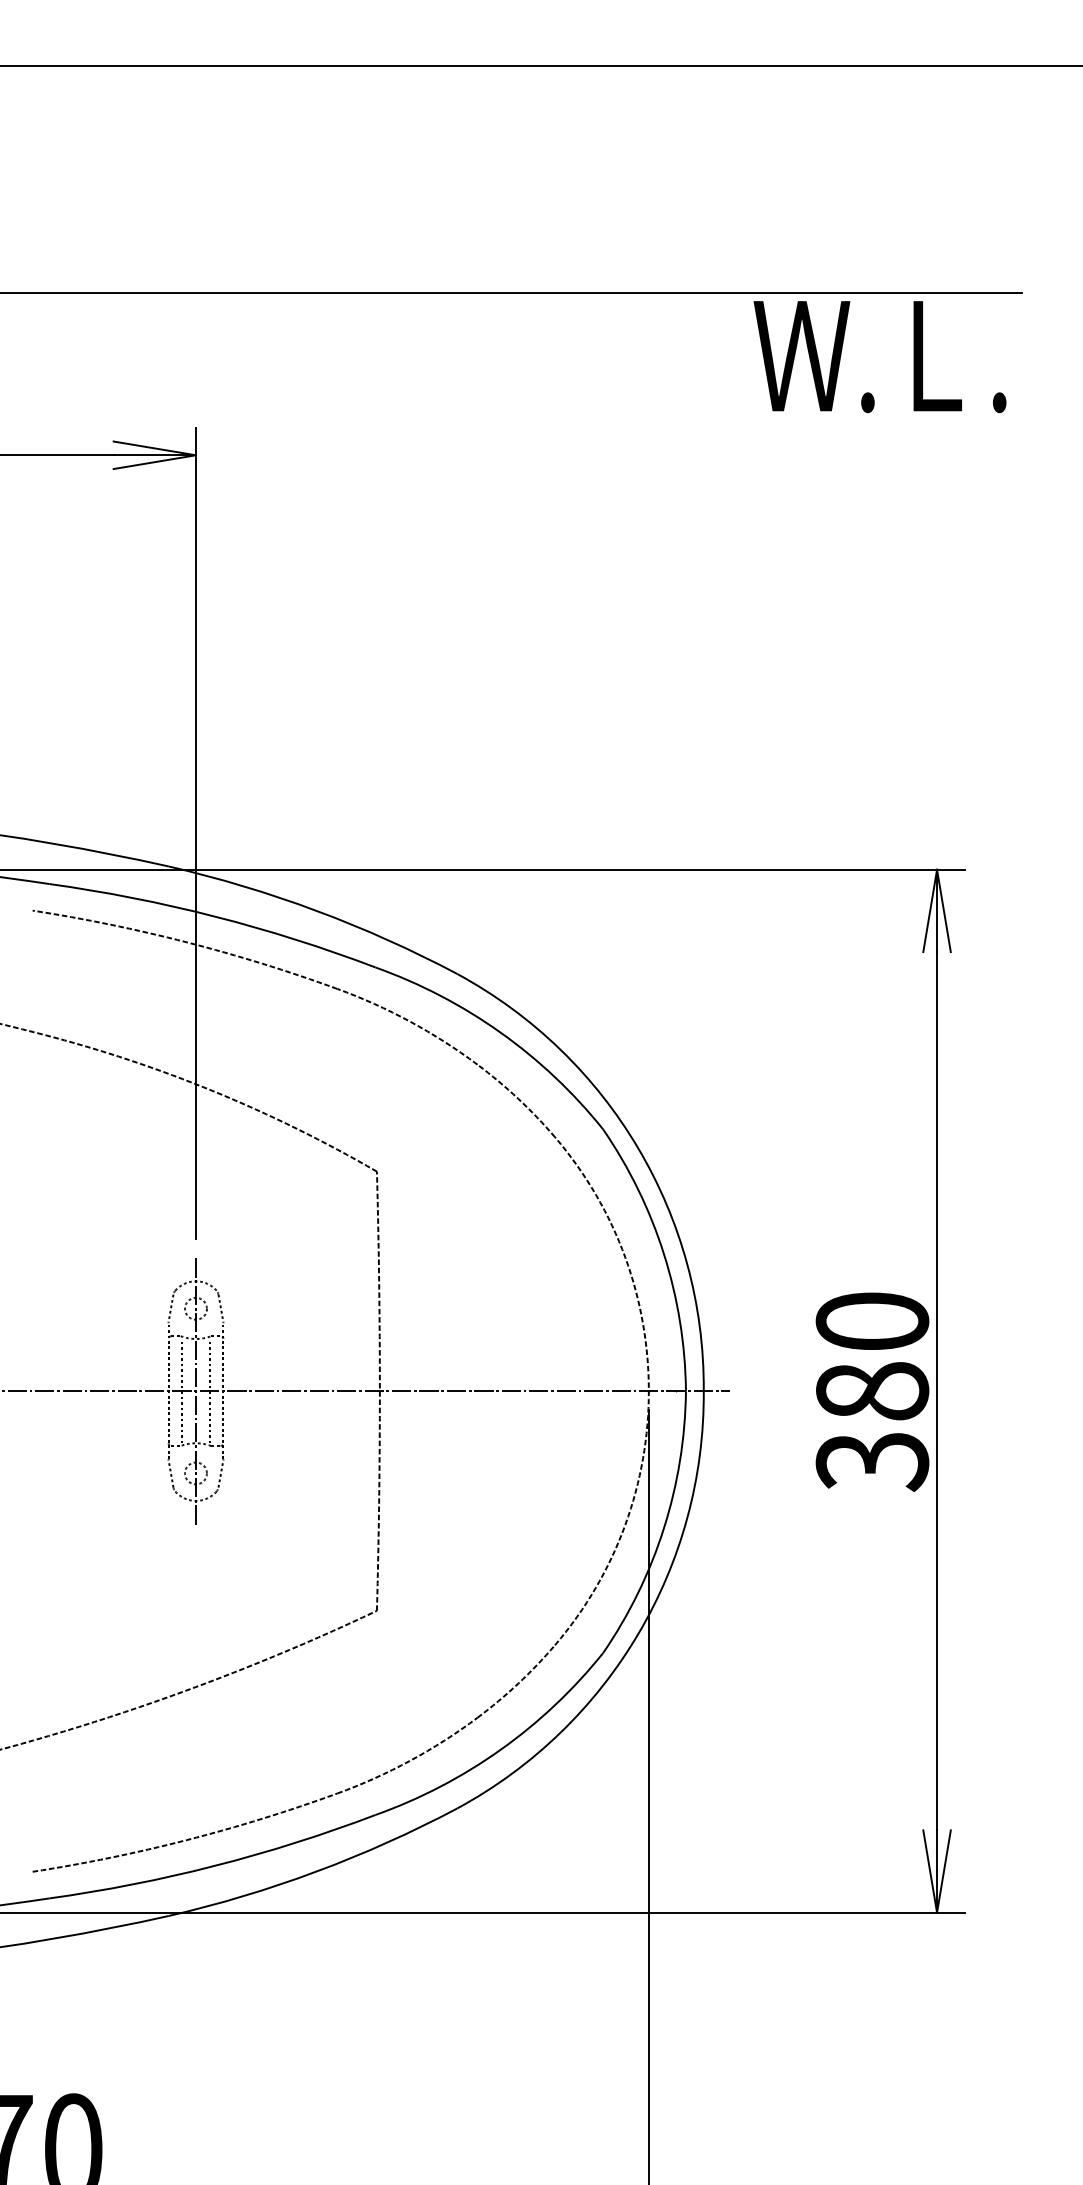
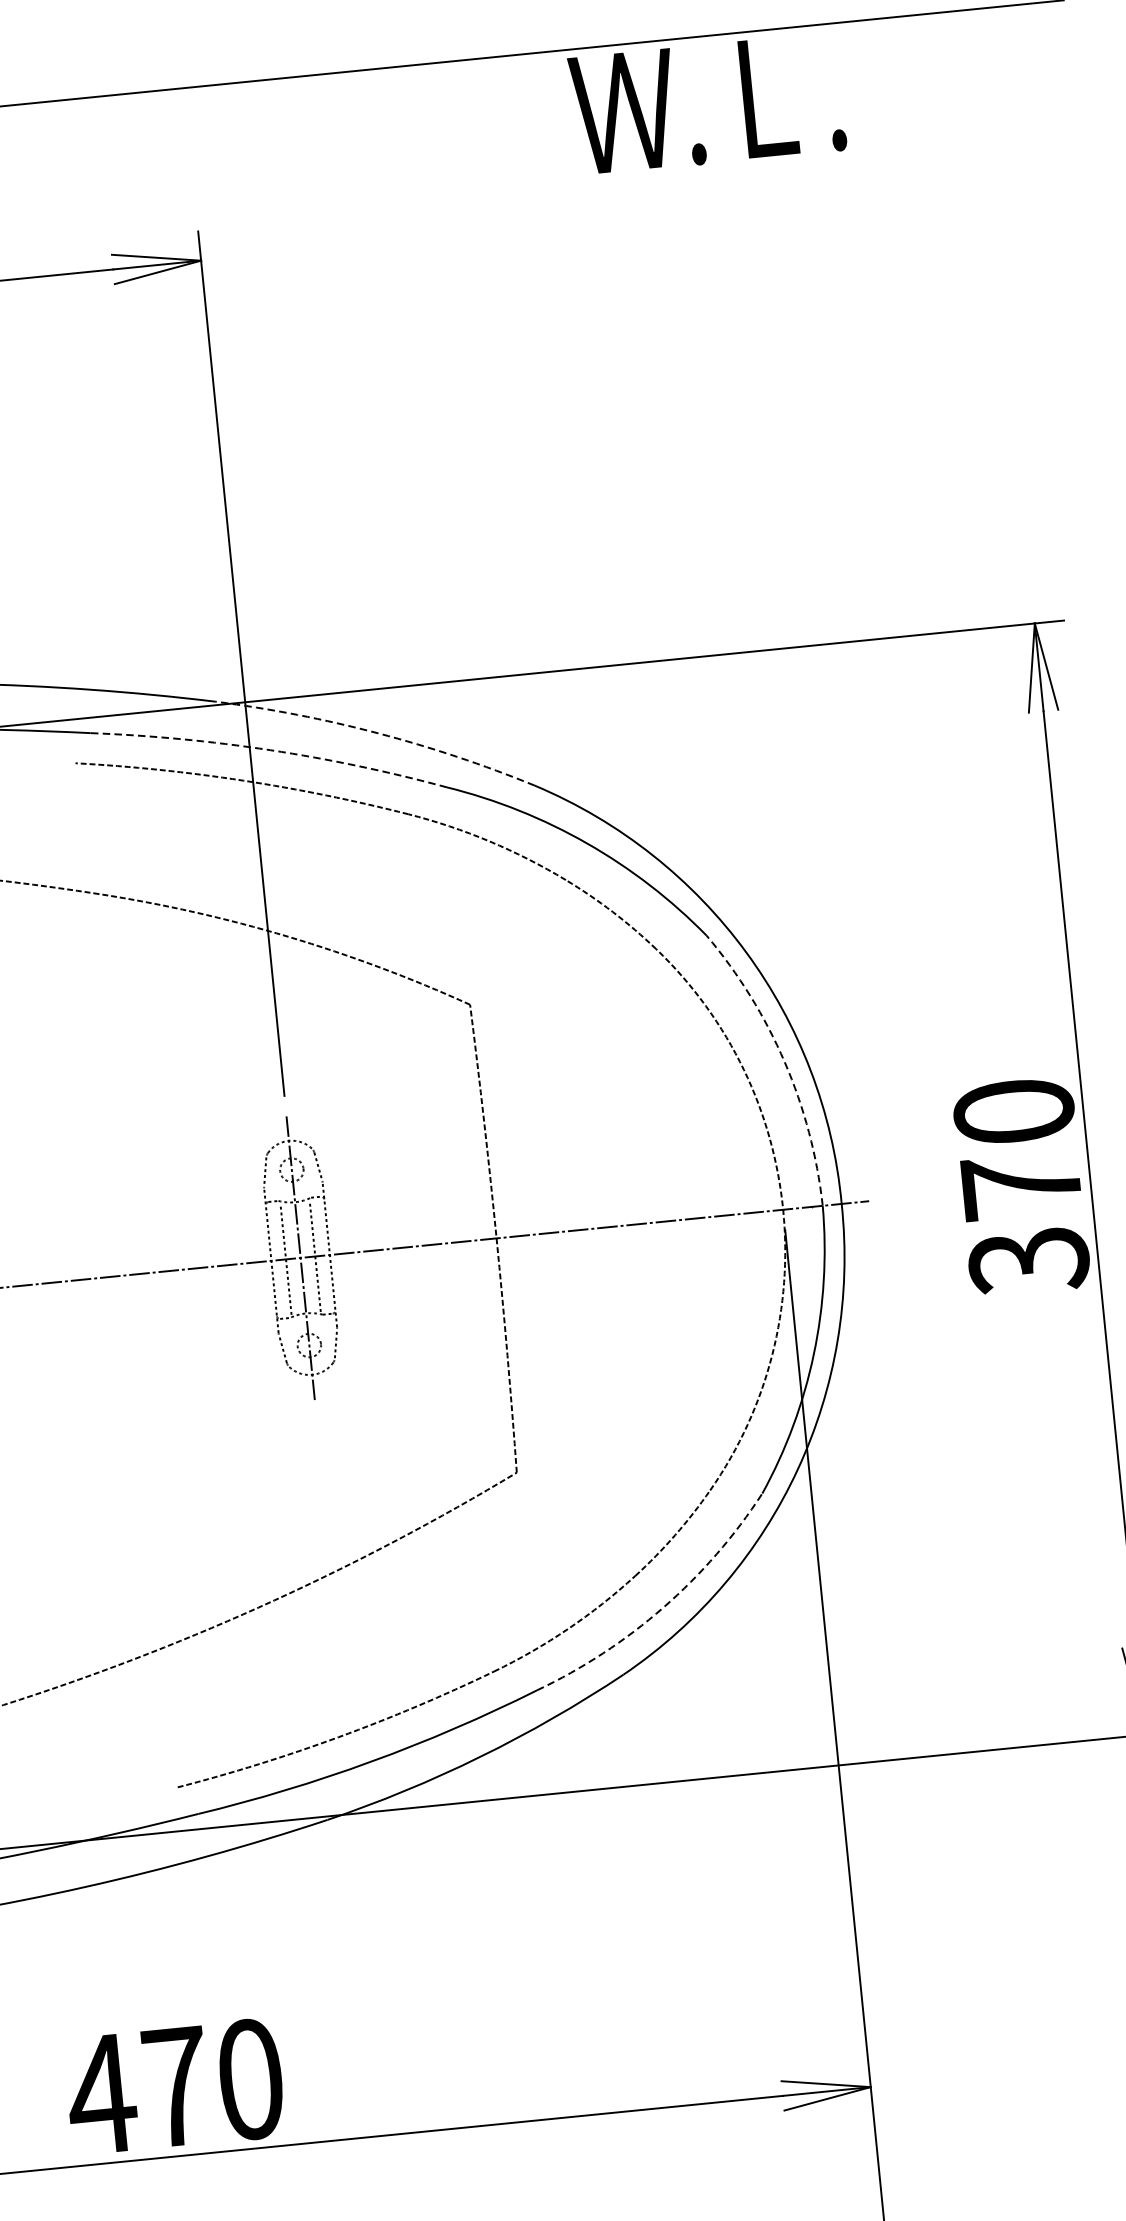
text: (879, 357) -> (706, 104), moved
arc: (316, 910) -> (377, 732), solid -> dashed
arc: (214, 916) -> (269, 750), solid -> dashed
arc: (663, 1254) -> (784, 1062), solid -> dashed
text: (872, 1391) -> (1021, 1186), 380 -> 370
arc: (500, 1749) -> (663, 1607), solid -> dashed

